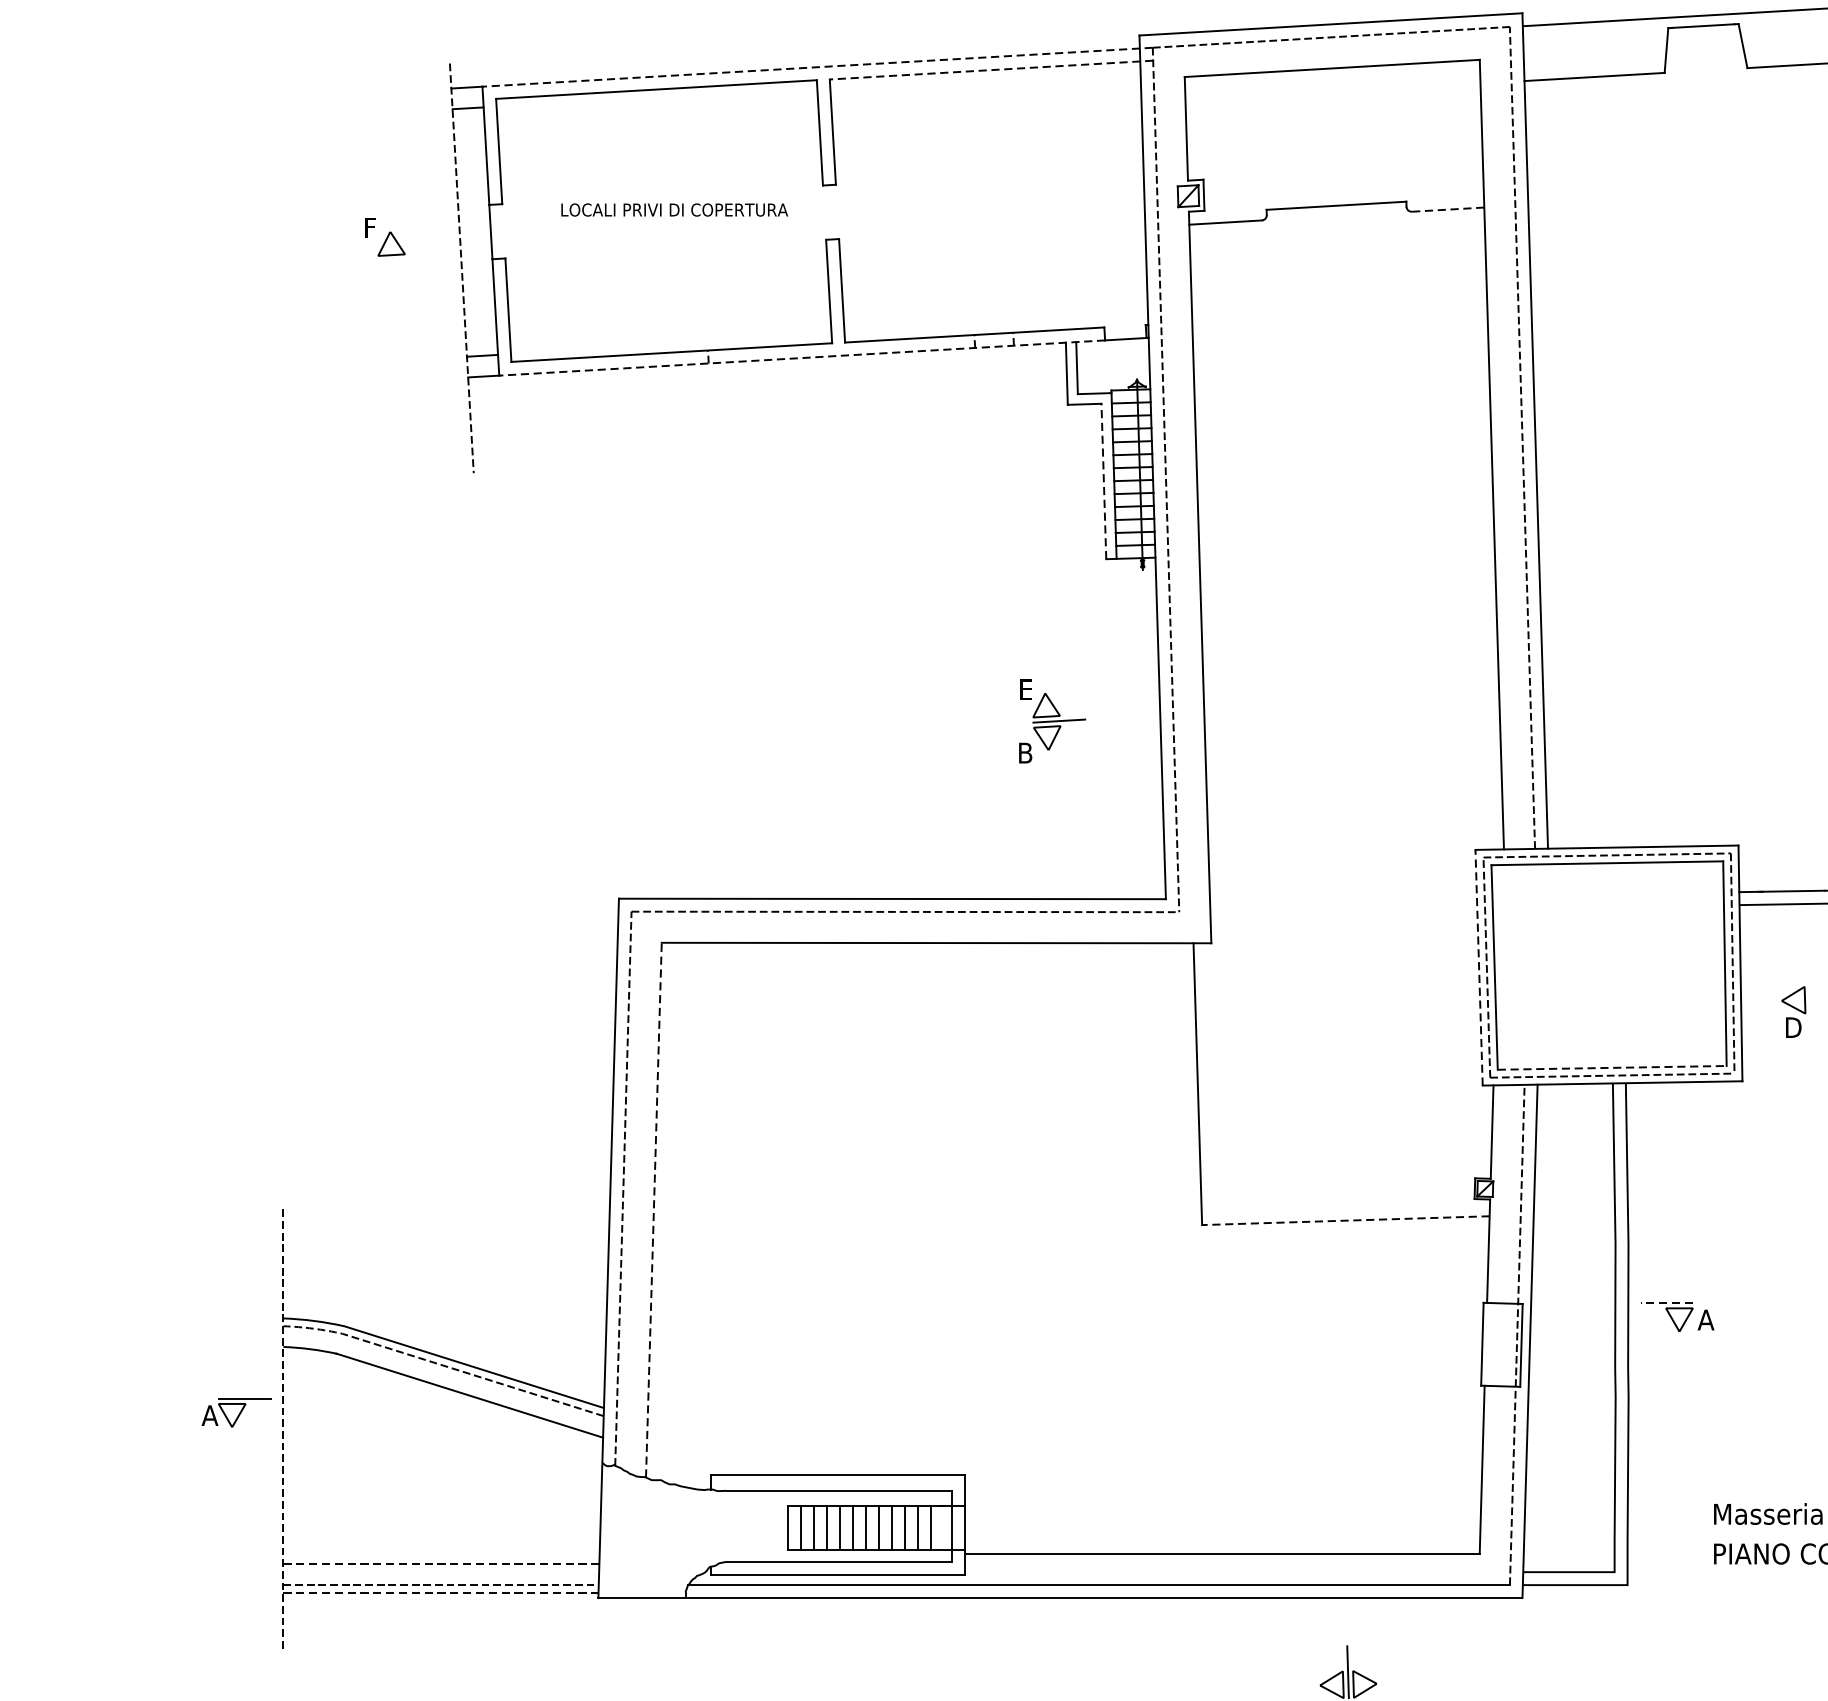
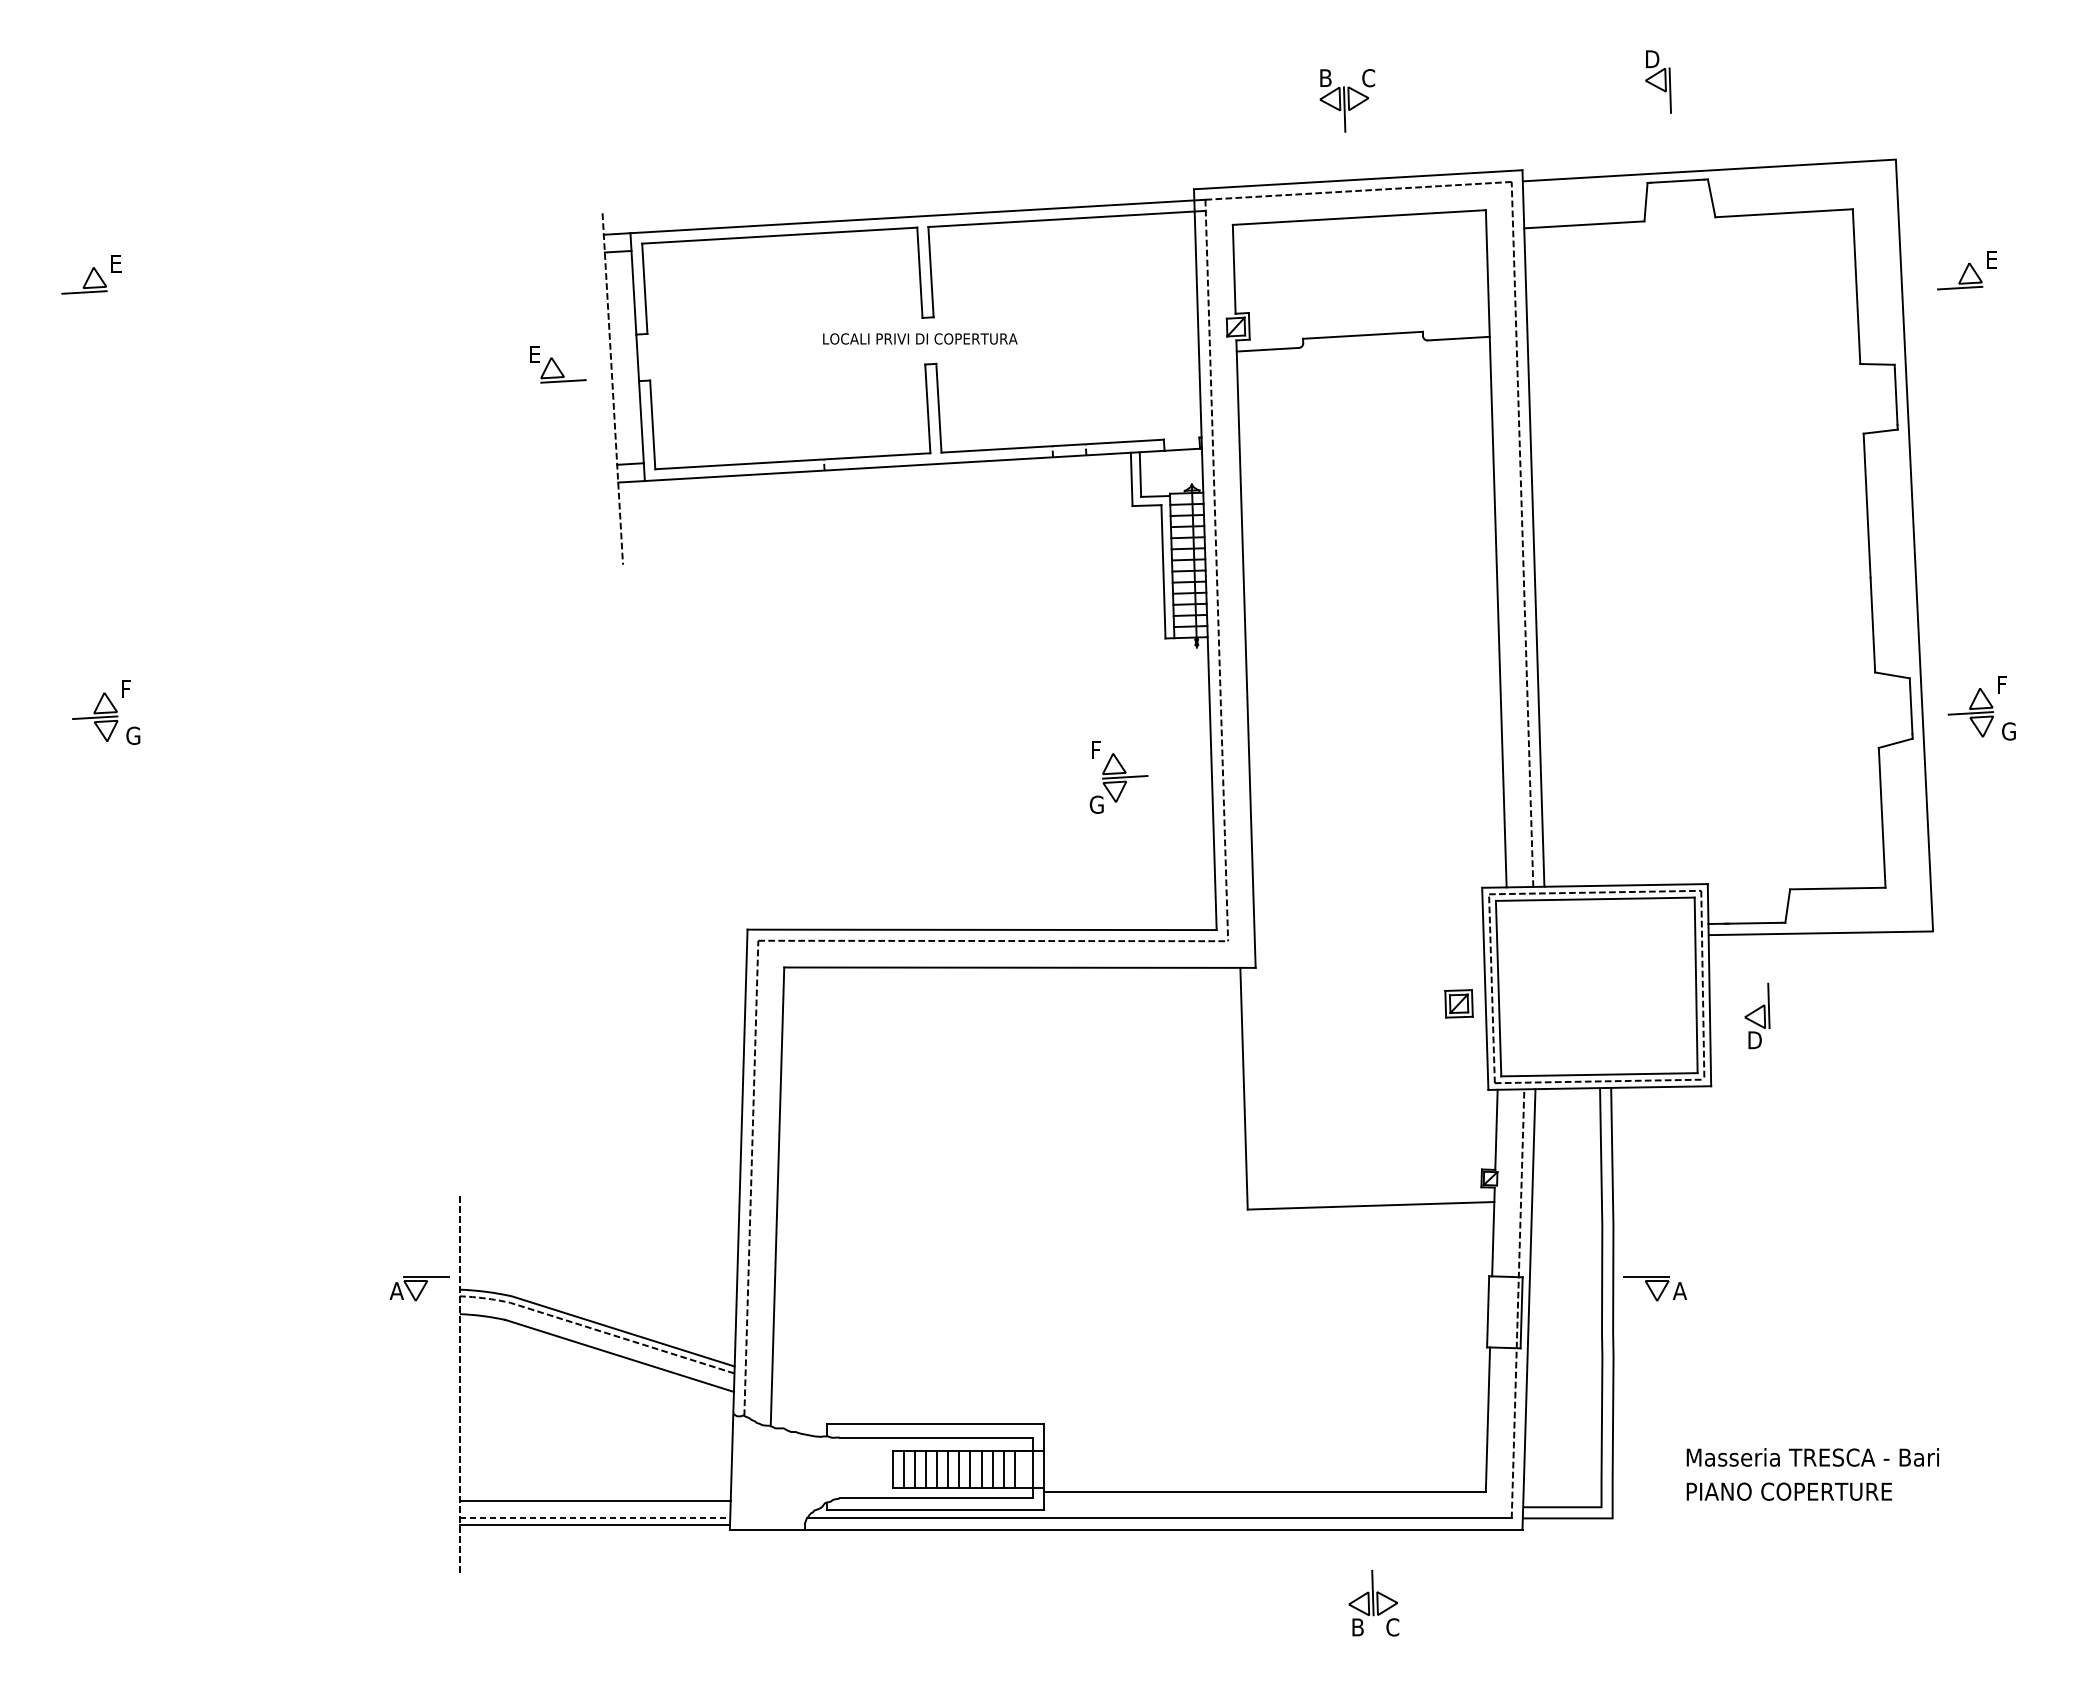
line: (817, 67) -> (917, 216), dashed -> solid
line: (991, 69) -> (1067, 218), dashed -> solid
text: (674, 209) -> (920, 338), moved
line: (1447, 209) -> (1458, 338), dashed -> solid
text: (371, 228) -> (535, 354), F -> E
line: (404, 259) -> (563, 381), added
line: (801, 357) -> (904, 465), dashed -> solid
line: (1103, 481) -> (1163, 571), dashed -> solid
text: (1026, 688) -> (1097, 749), E -> F
text: (1025, 752) -> (1096, 804), B -> G
line: (1479, 967) -> (1485, 988), dashed -> solid
part: (1447, 984) -> (1458, 1003), added
line: (1809, 987) -> (1768, 1005), added
line: (1612, 1067) -> (1599, 1074), dashed -> solid
line: (653, 1209) -> (777, 1196), dashed -> solid
line: (1345, 1220) -> (1370, 1205), dashed -> solid
line: (1667, 1303) -> (1646, 1276), dashed -> solid
part: (236, 1412) -> (419, 1288), moved
line: (441, 1564) -> (595, 1500), dashed -> solid
line: (441, 1593) -> (595, 1525), dashed -> solid

